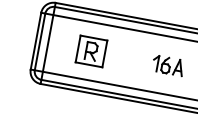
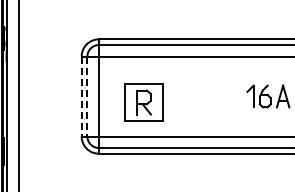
line: (35, 41) -> (81, 97), solid -> dashed
line: (40, 42) -> (87, 97), solid -> dashed
part: (91, 51) -> (143, 102), moved

